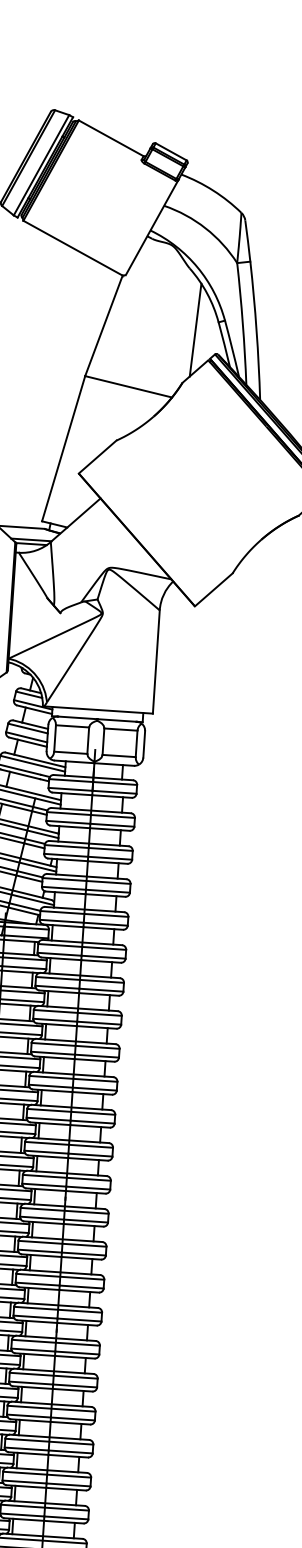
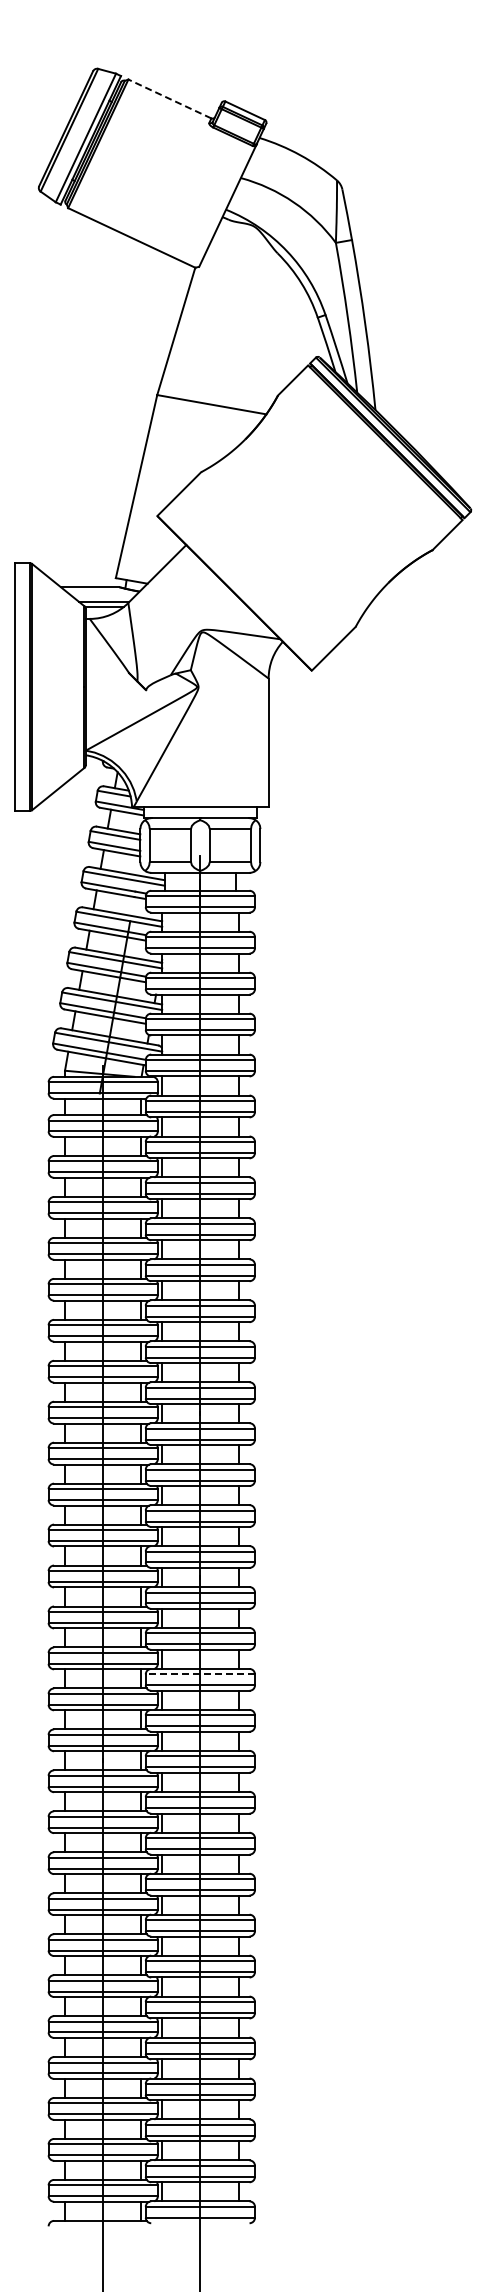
line: (110, 138) -> (169, 99), solid -> dashed
line: (195, 330) -> (289, 329), removed
line: (51, 1408) -> (200, 1674), solid -> dashed

